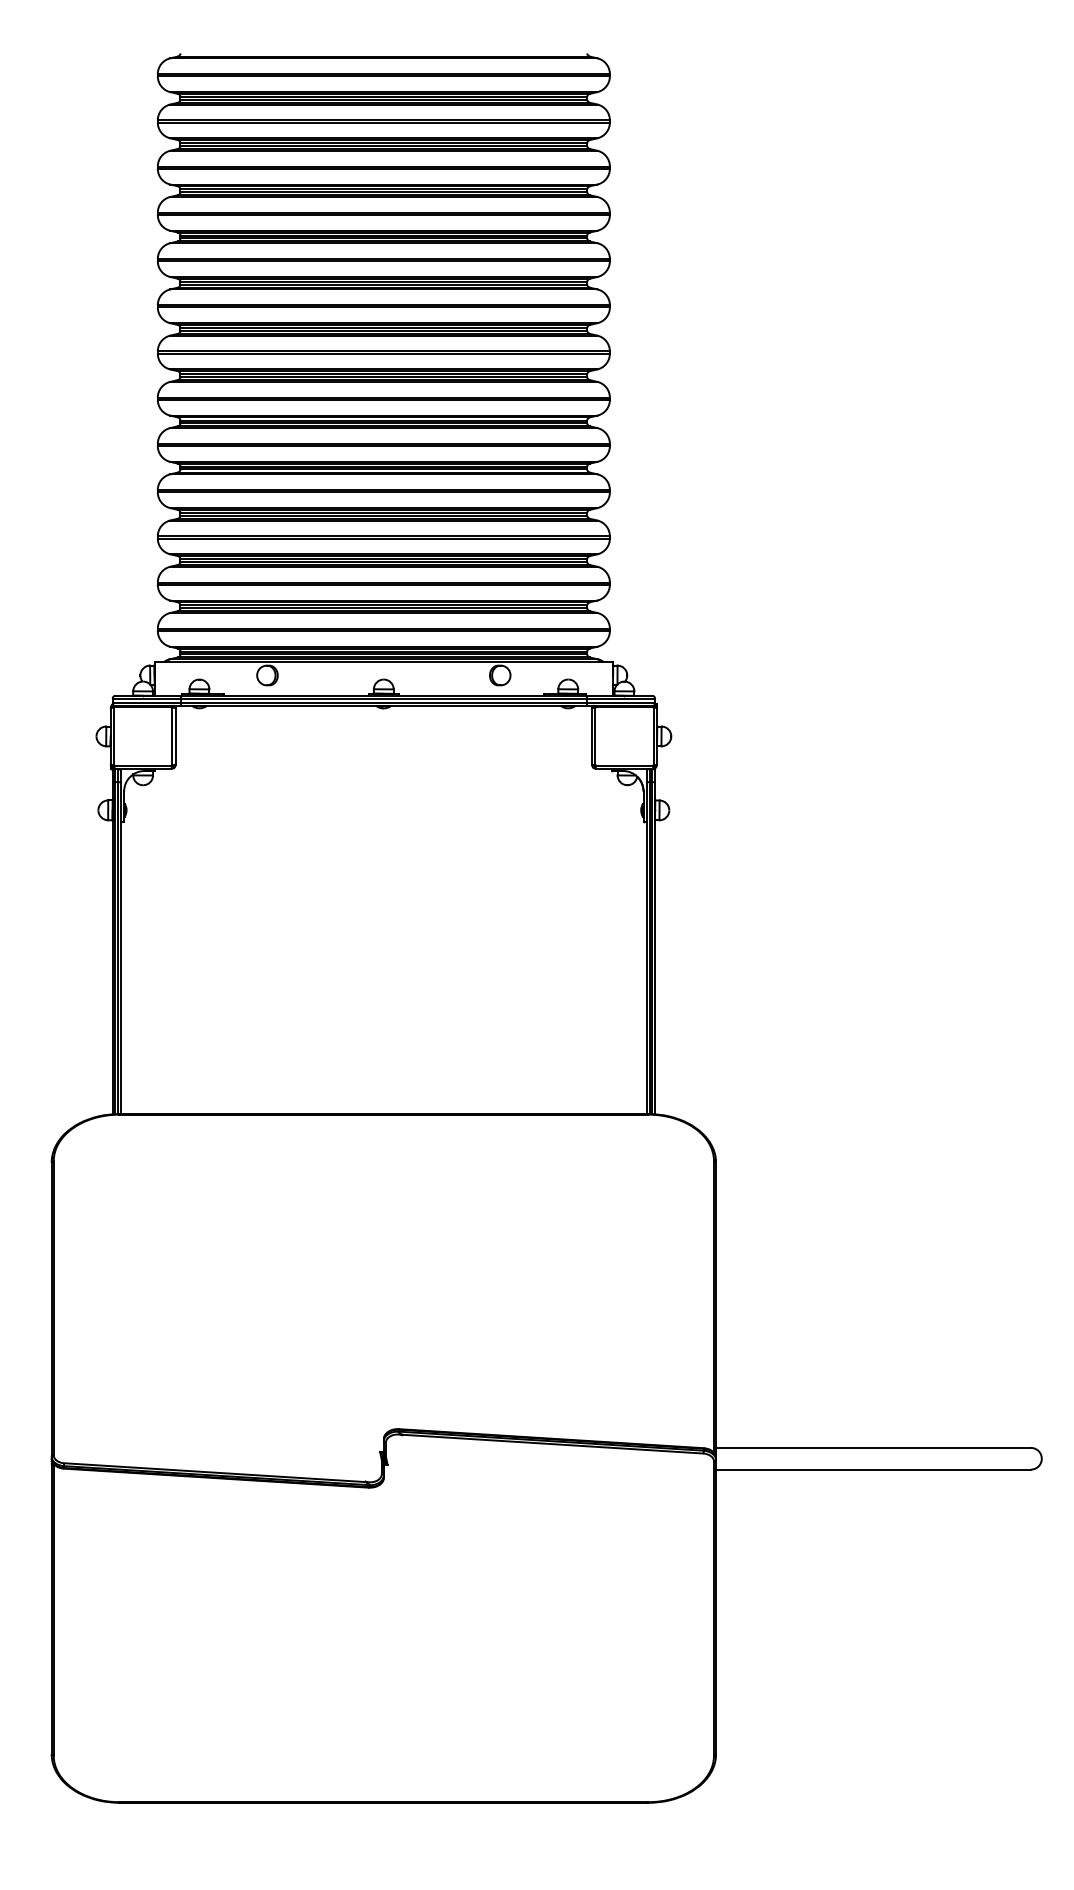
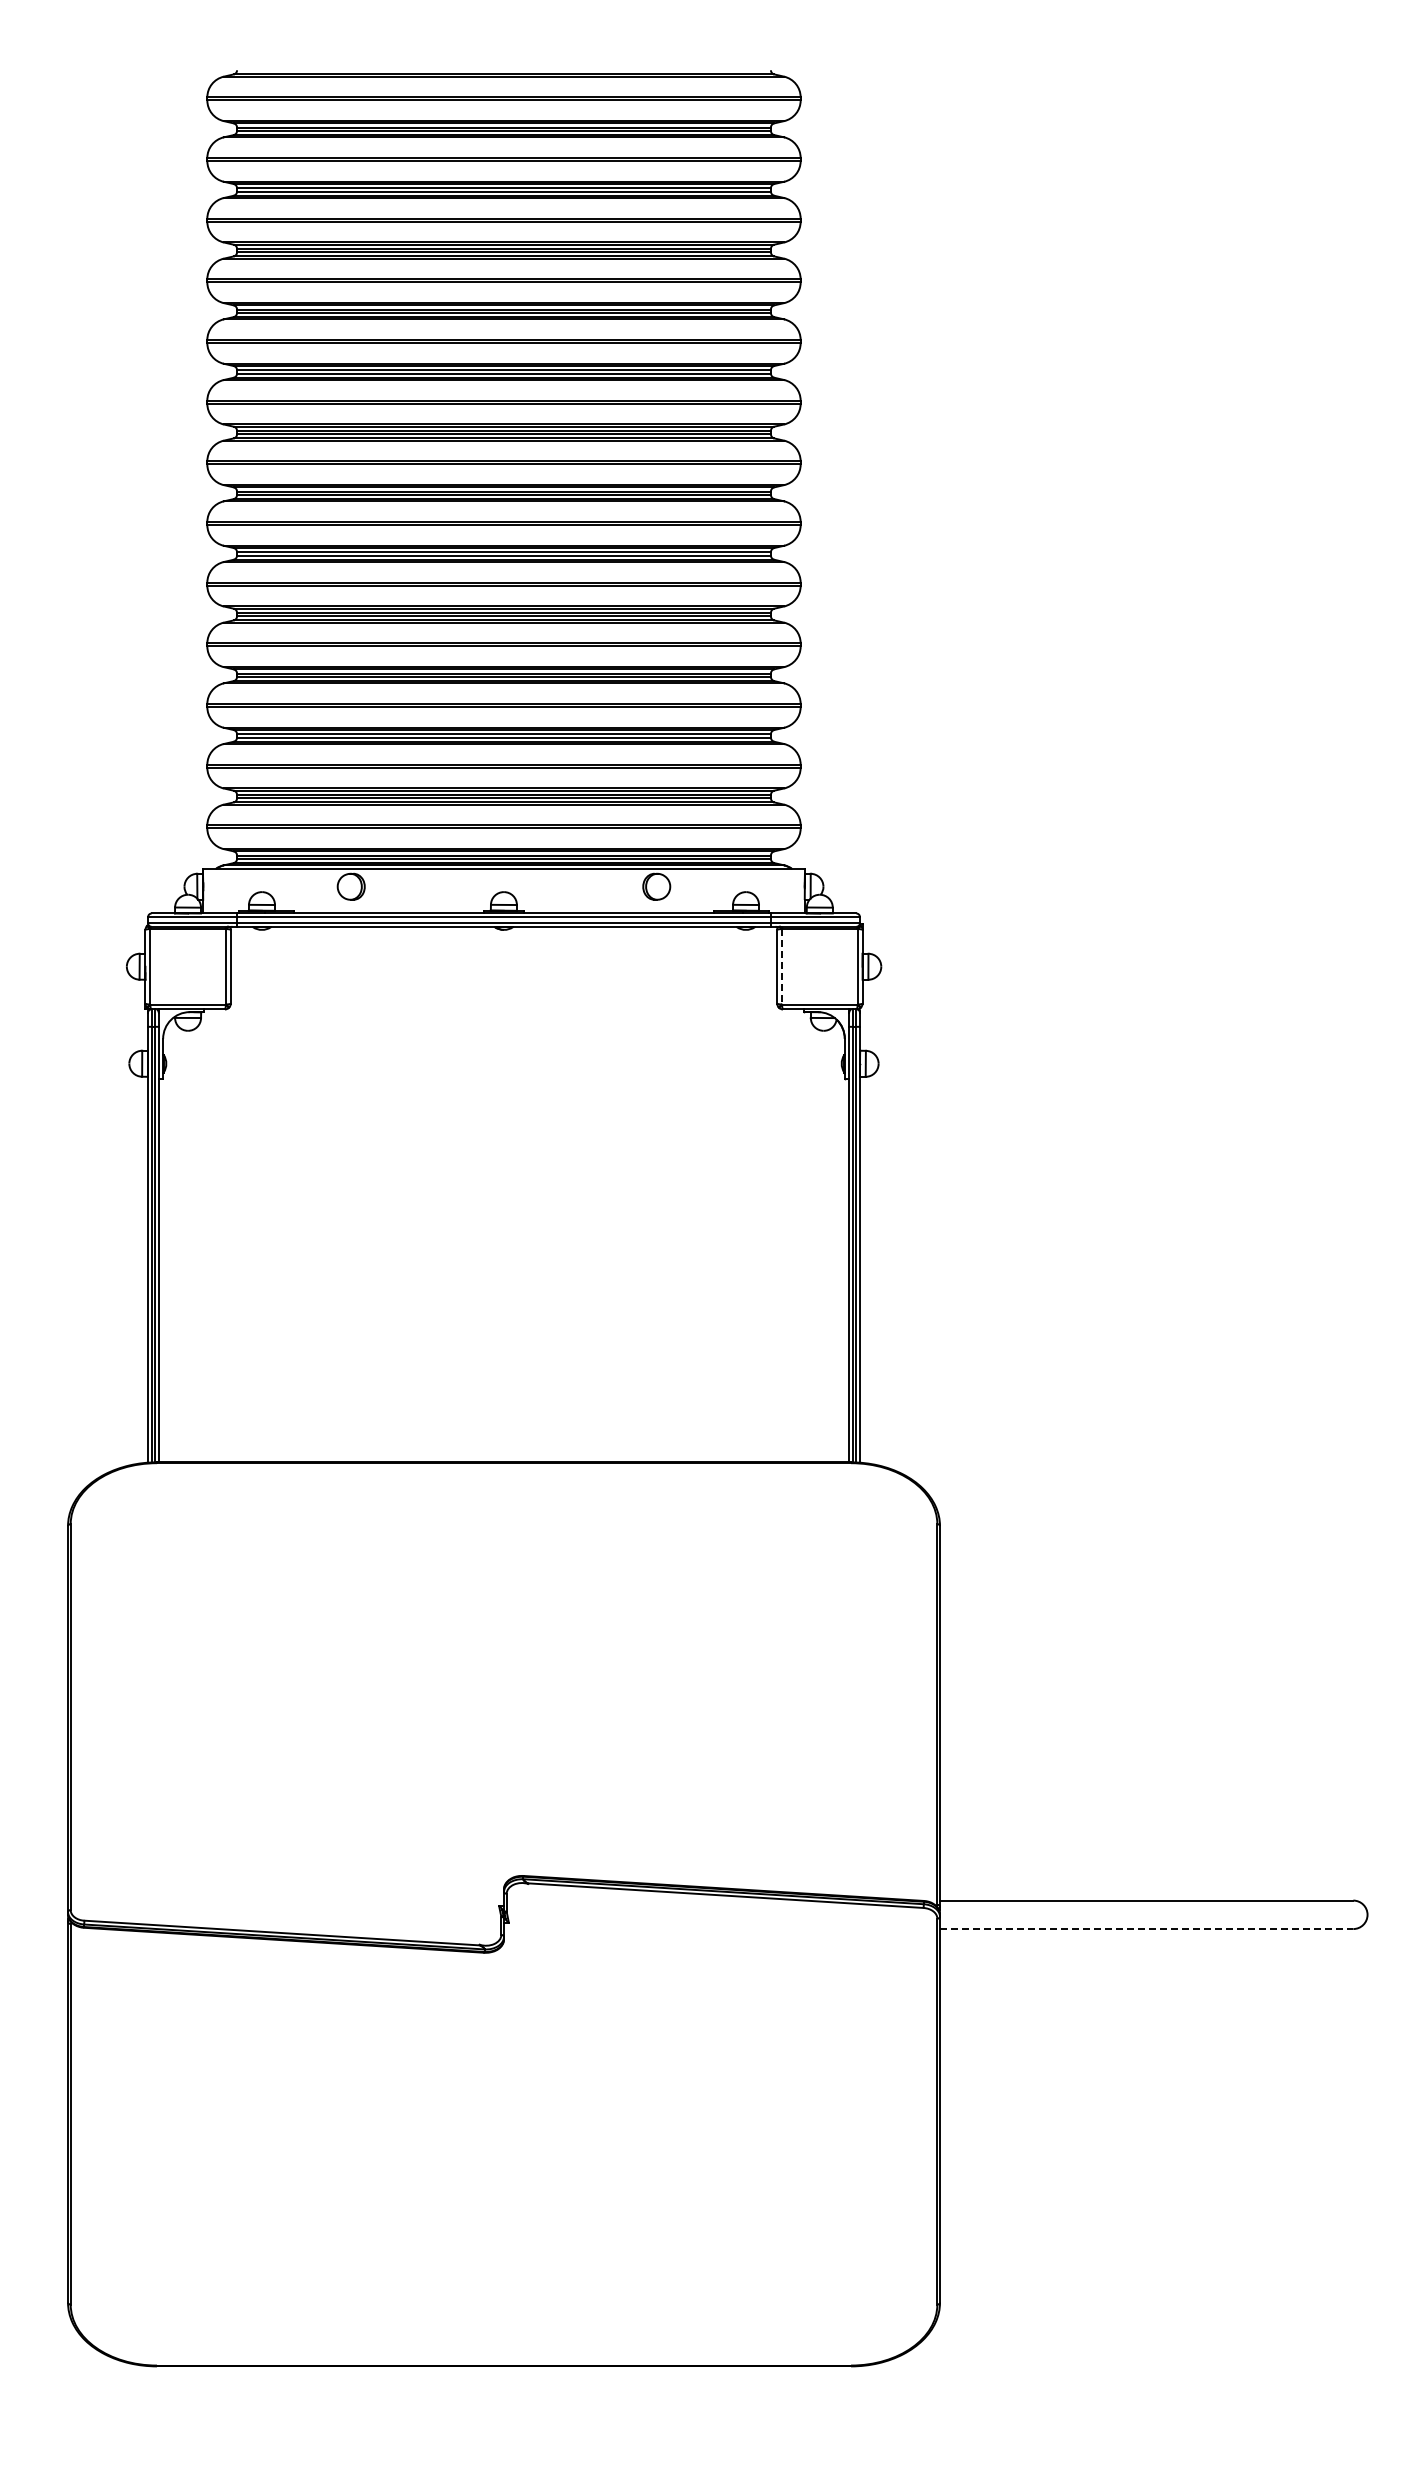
line: (595, 736) -> (781, 966), solid -> dashed
line: (873, 1469) -> (1146, 1929), solid -> dashed

